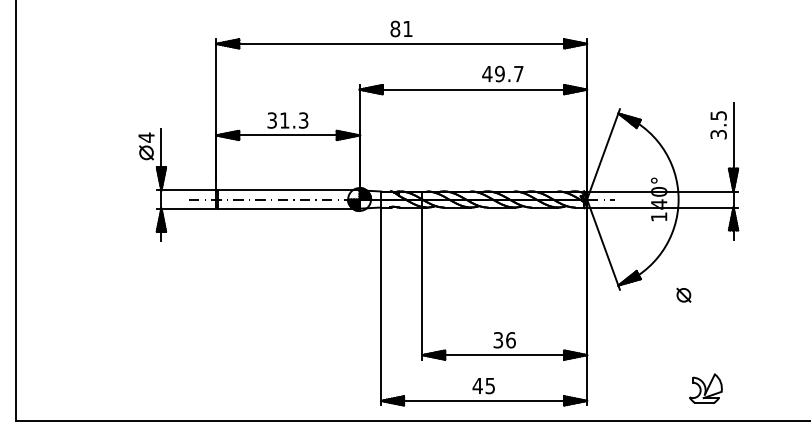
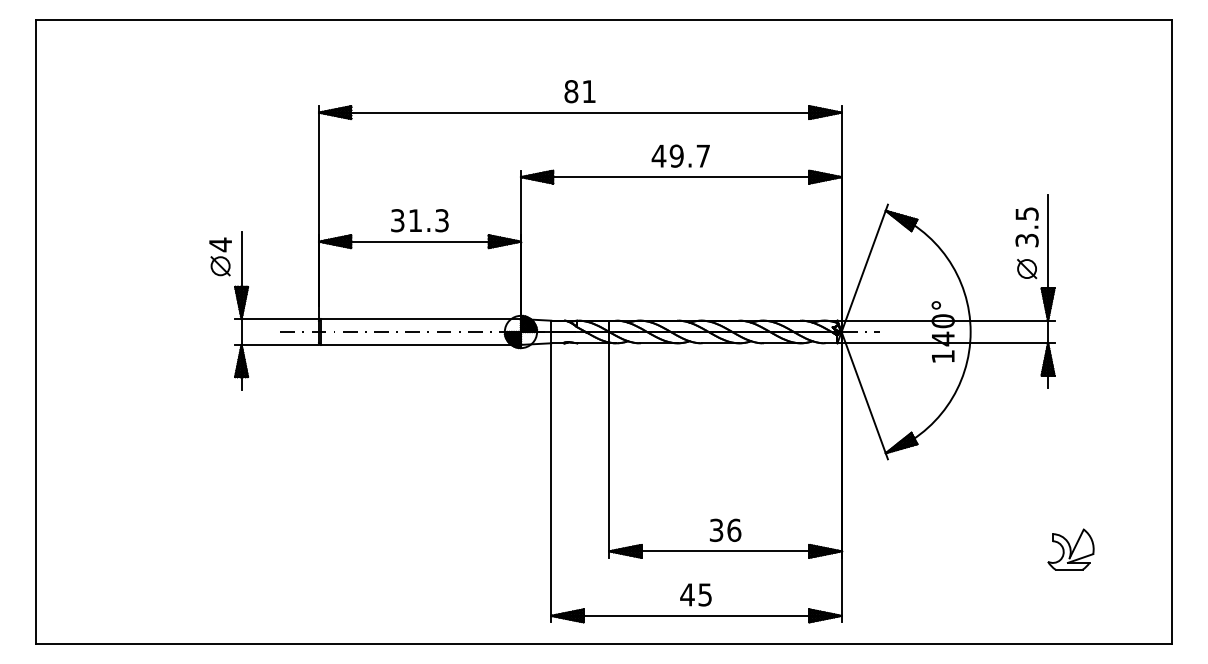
text: (502, 73) -> (680, 155), moved
part: (684, 295) -> (1027, 269), moved
part: (705, 388) -> (1070, 549), moved

